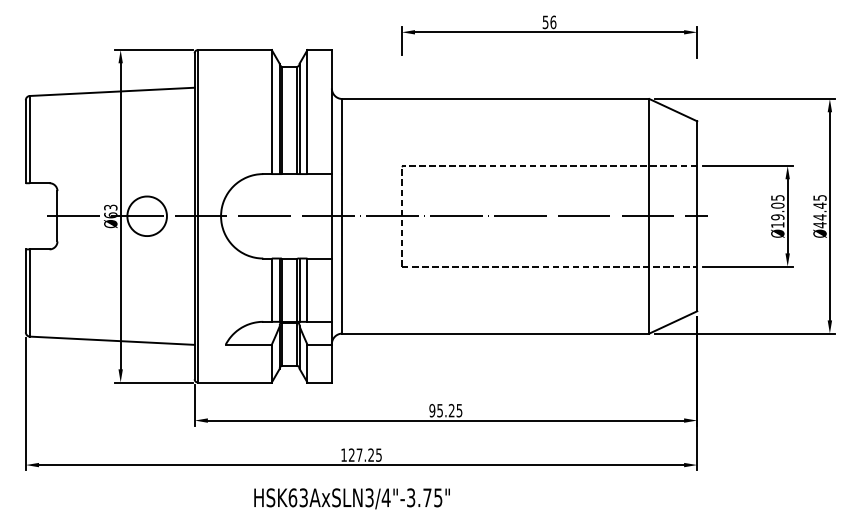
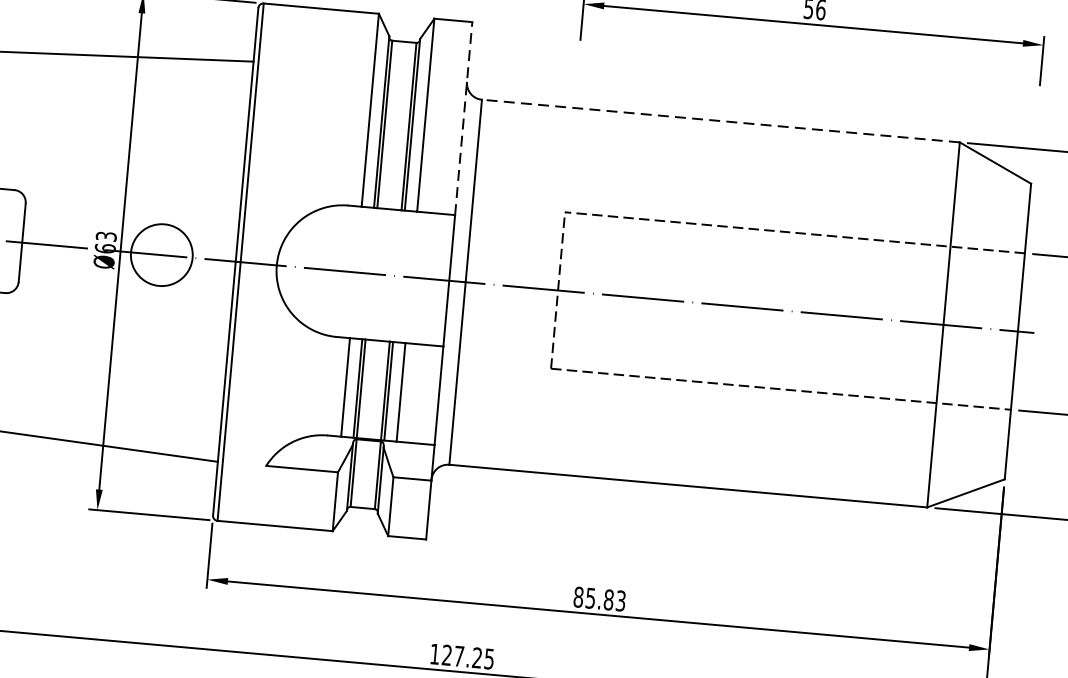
line: (495, 99) -> (720, 121), solid -> dashed
line: (331, 112) -> (463, 119), solid -> dashed
text: (445, 410) -> (599, 598), 95.25 -> 85.83

